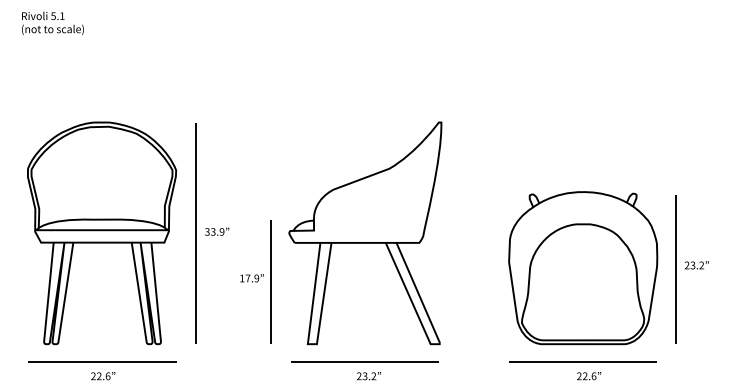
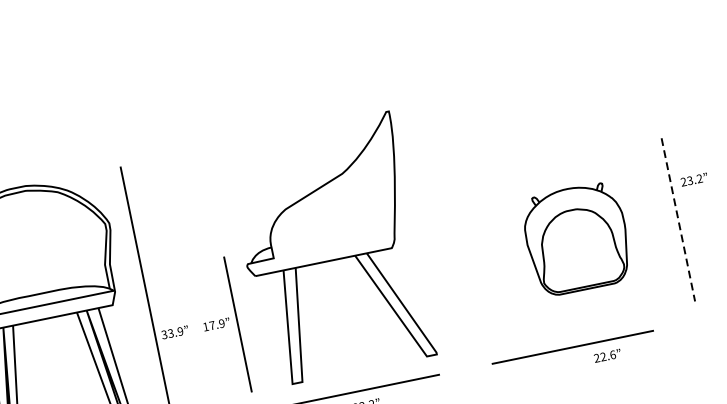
text: (217, 231) -> (175, 332), moved
text: (696, 265) -> (693, 179), moved
part: (583, 268) -> (577, 239), size x0.6
line: (675, 269) -> (678, 219), solid -> dashed
line: (582, 361) -> (571, 346), moved

